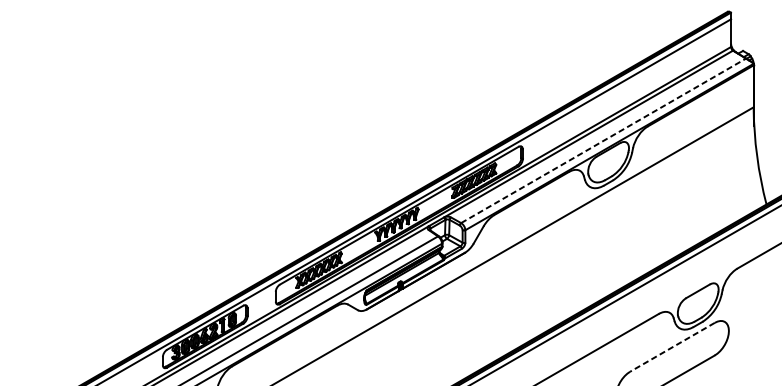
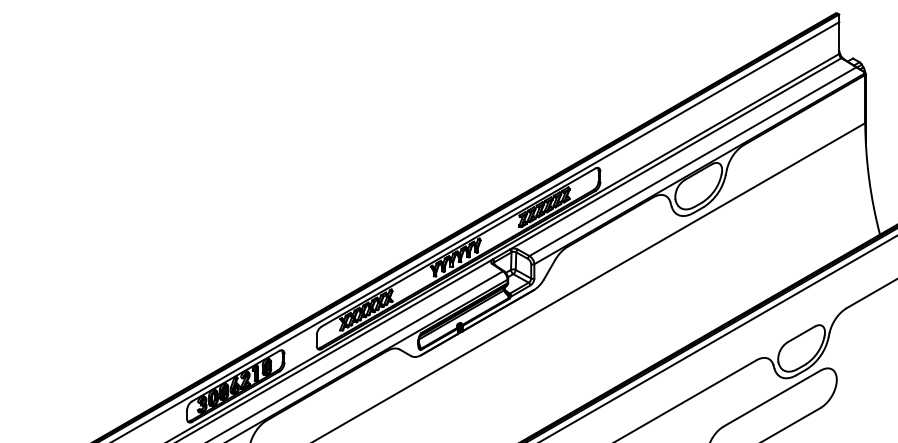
line: (603, 140) -> (692, 161), dashed -> solid
line: (671, 347) -> (771, 398), dashed -> solid

